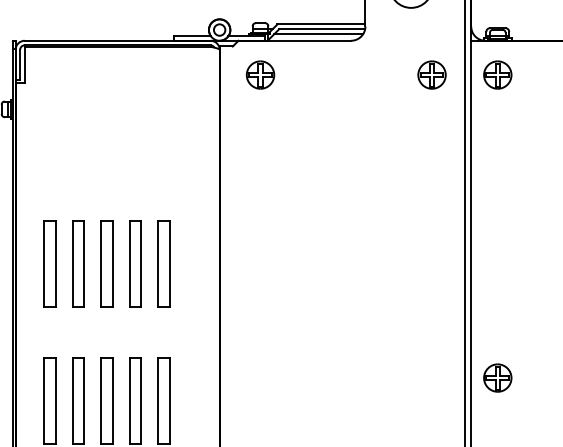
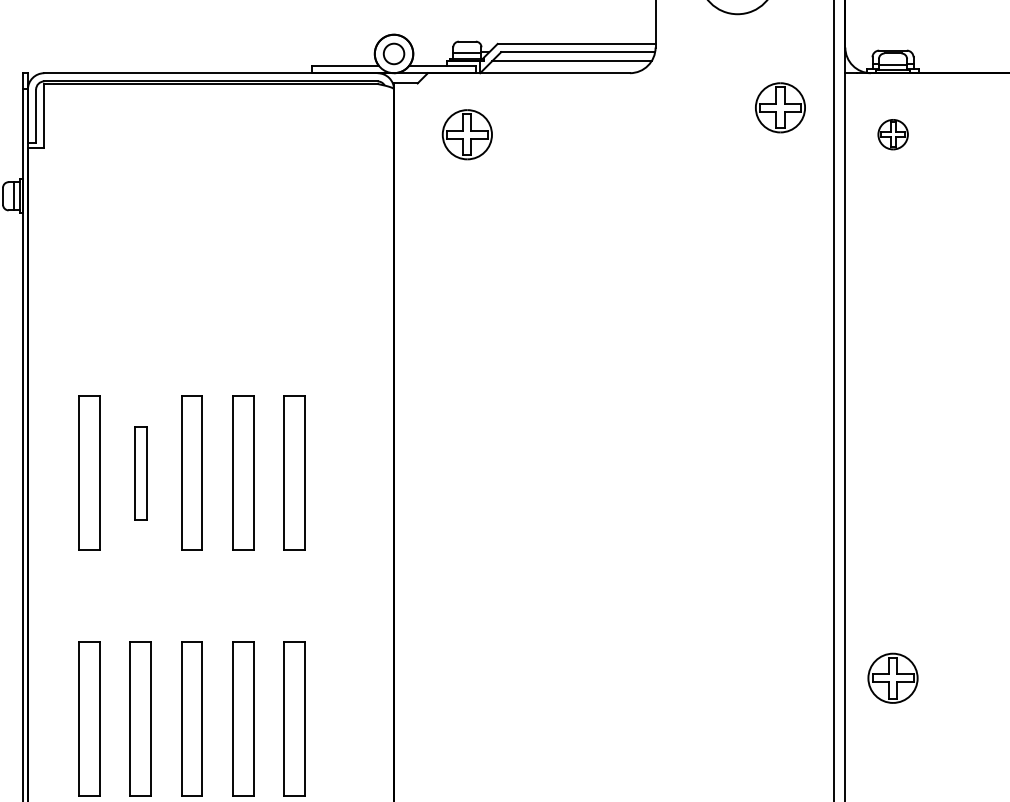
part: (431, 74) -> (779, 106), moved
part: (497, 74) -> (892, 133), size x0.6
part: (78, 263) -> (140, 472), size x0.6

